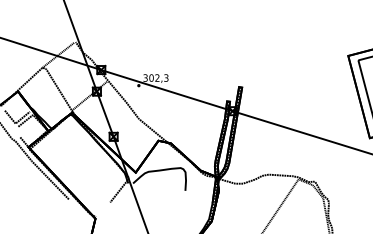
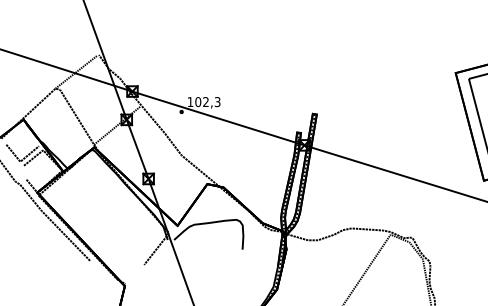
text: (145, 78) -> (190, 102), 302,3 -> 102,3

